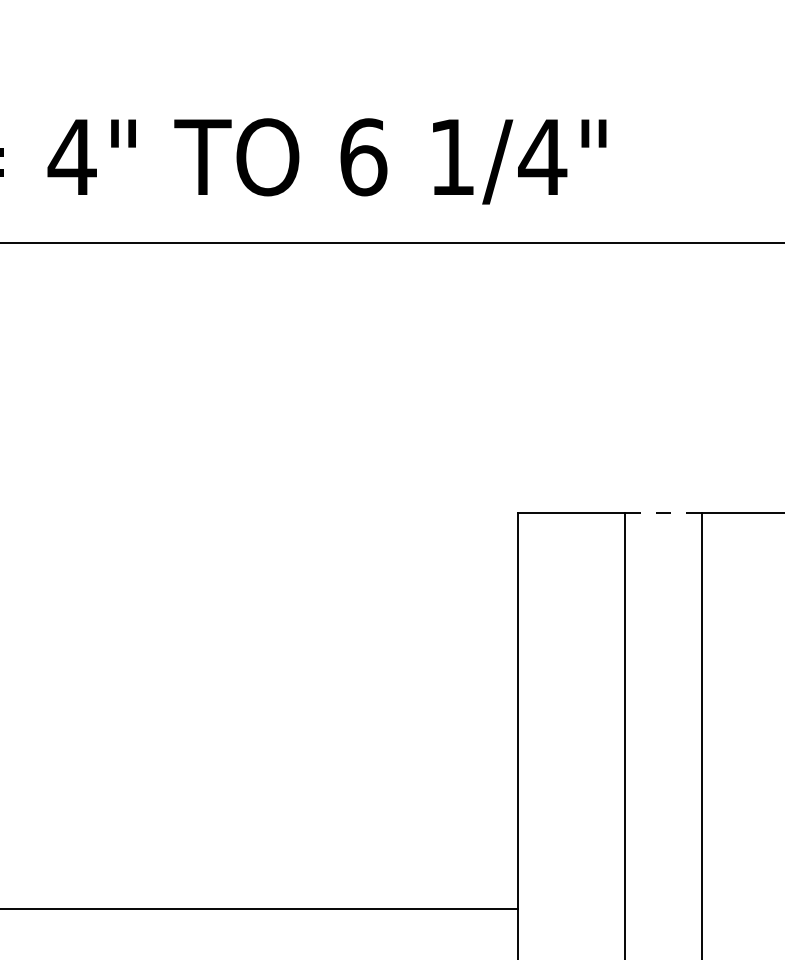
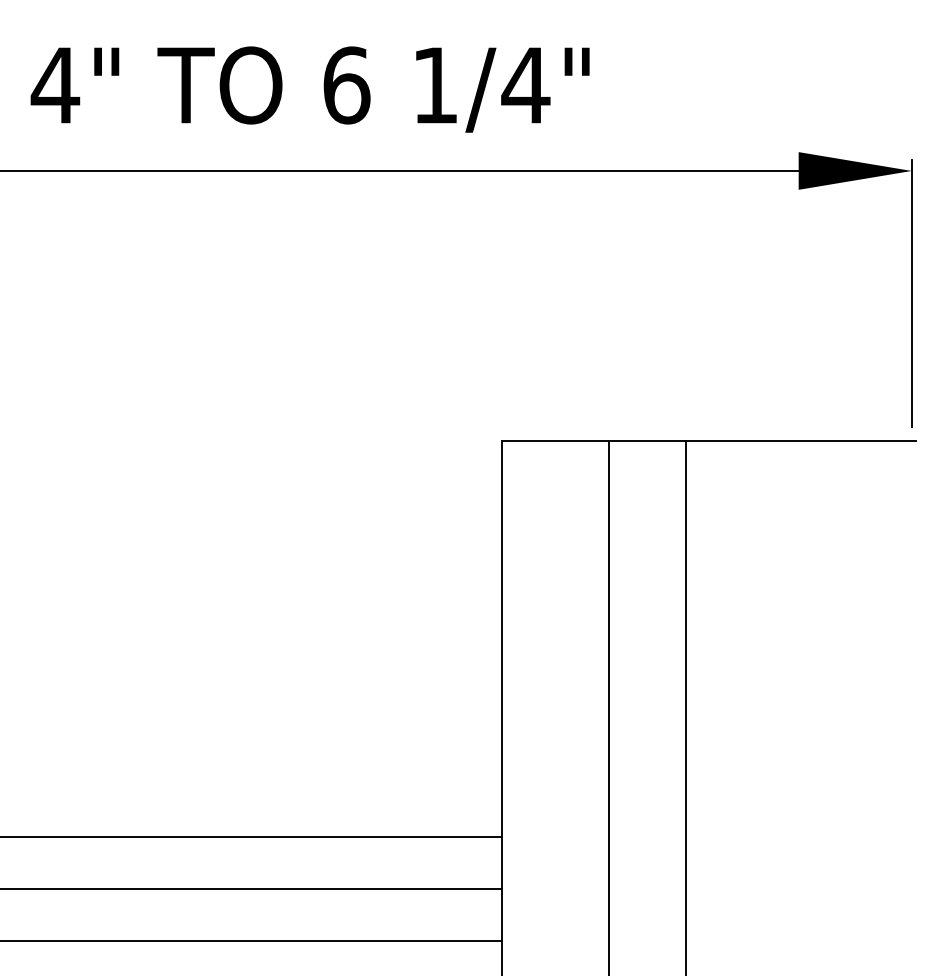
line: (664, 512) -> (647, 440), dashed -> solid

